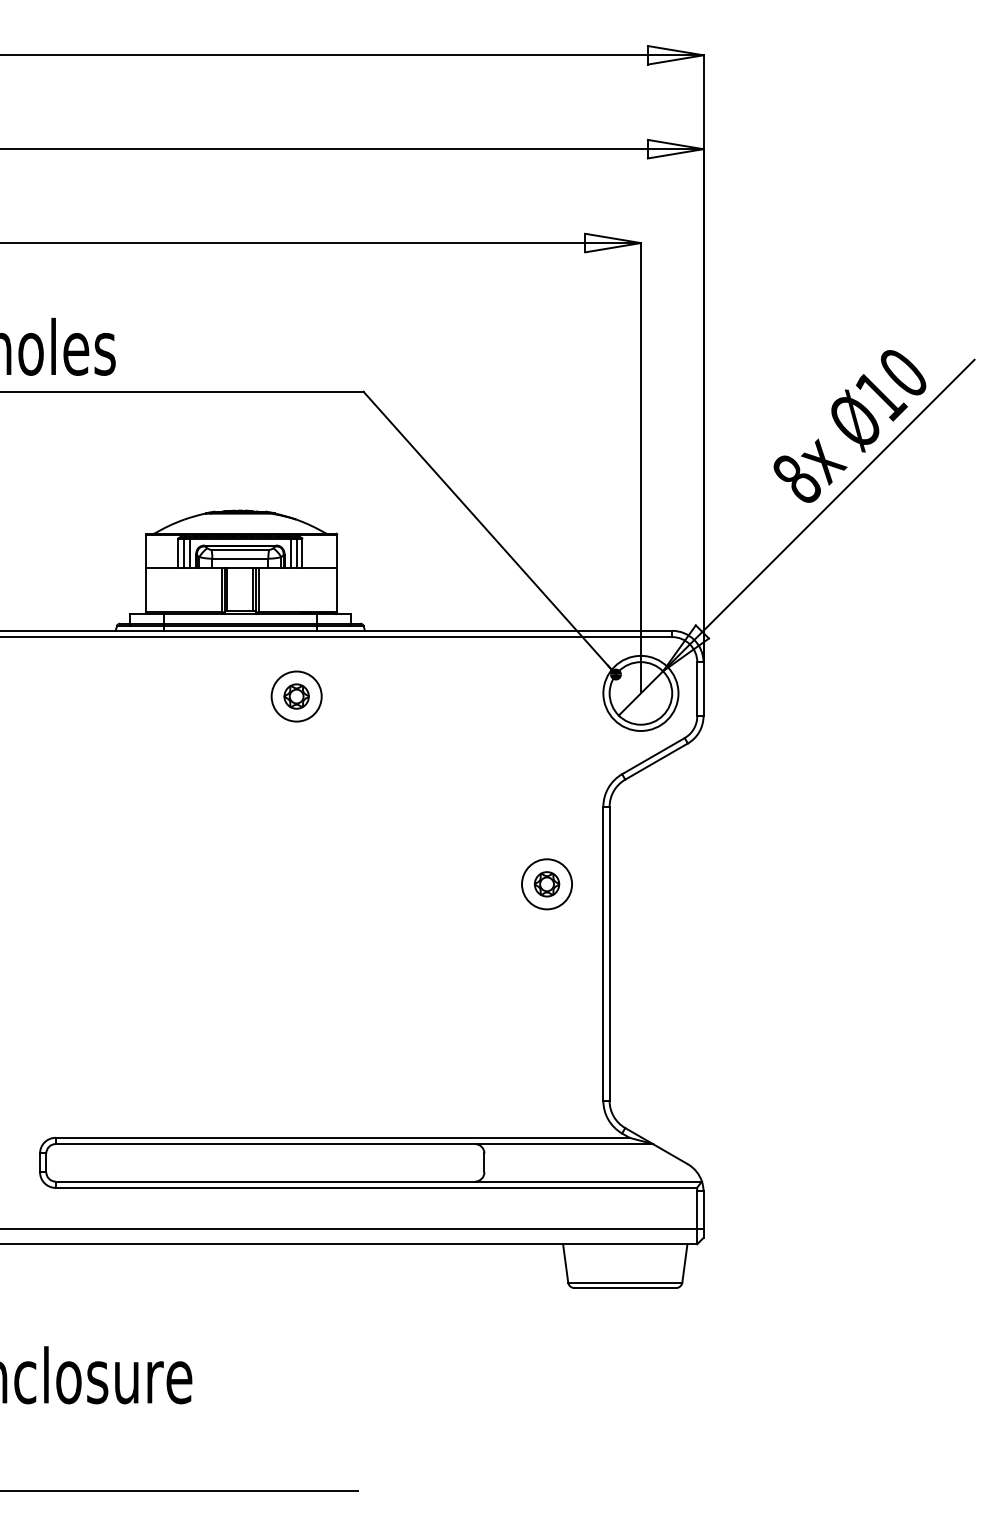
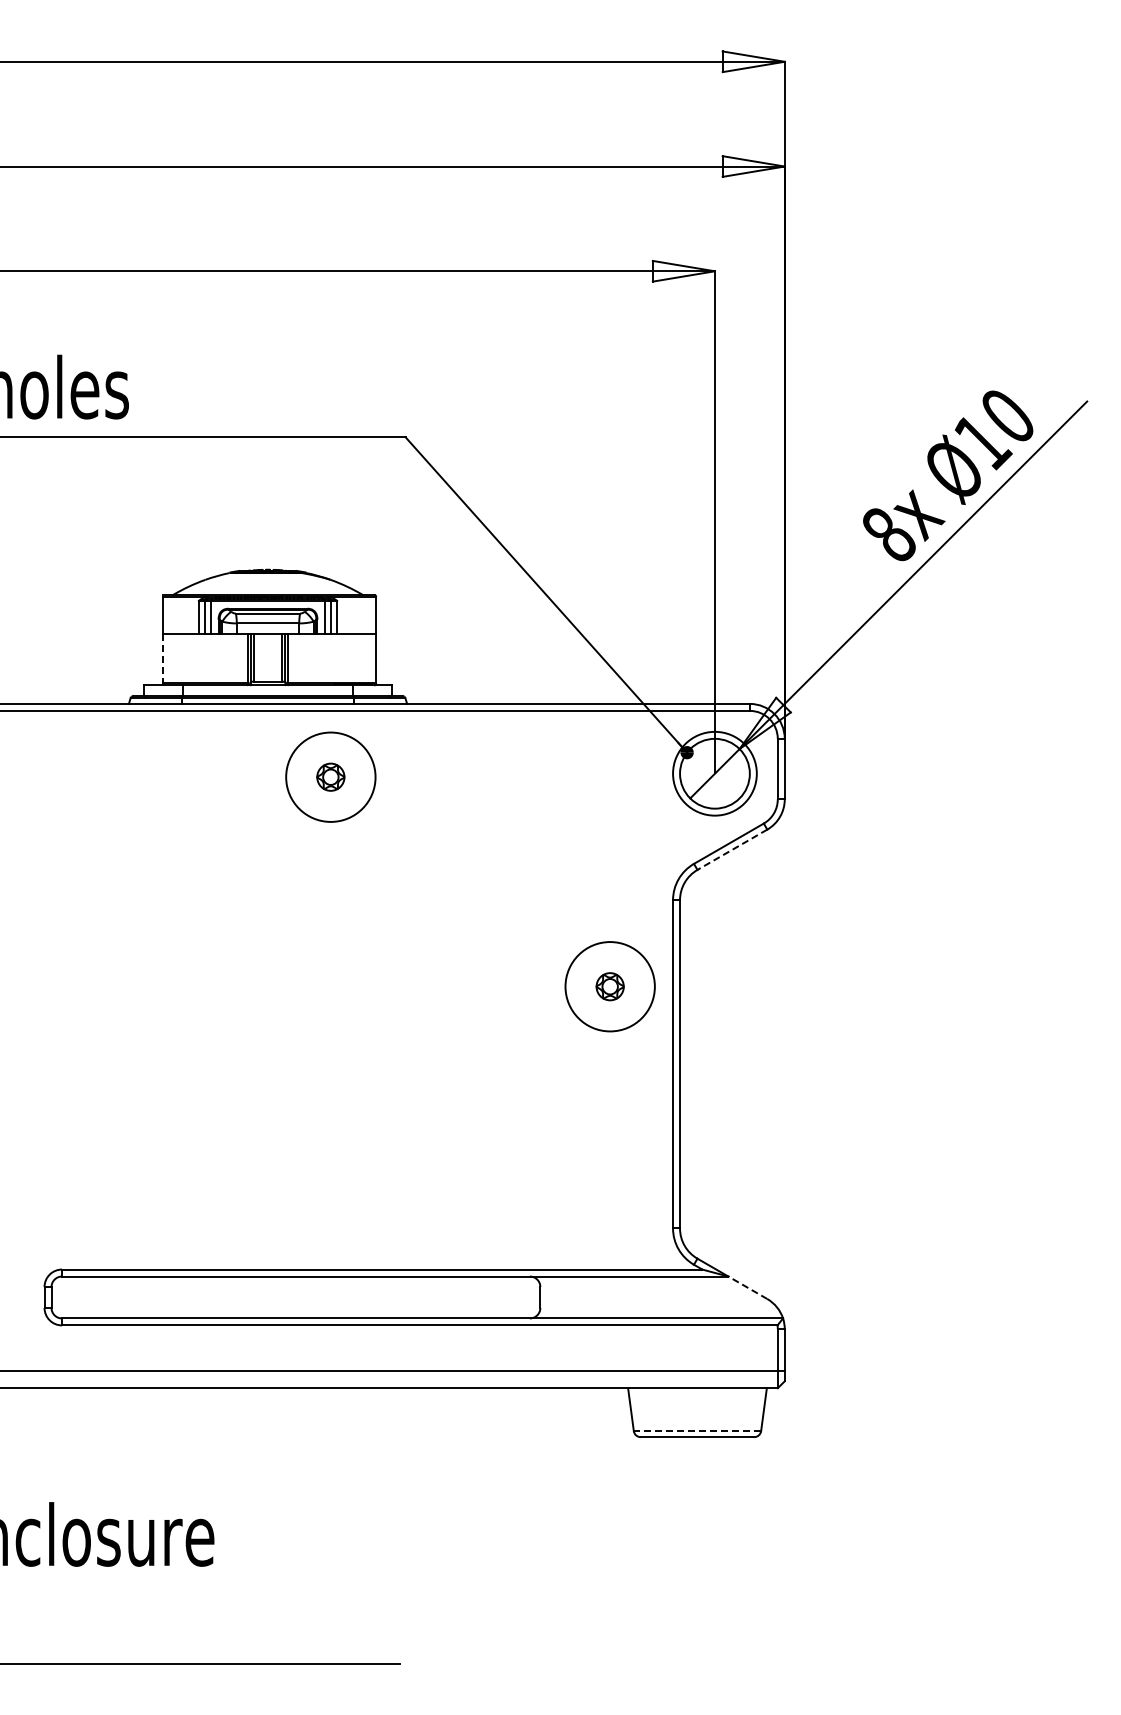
line: (146, 590) -> (163, 658), solid -> dashed
circle: (296, 696) -> (330, 777), size x1.6
line: (655, 762) -> (731, 850), solid -> dashed
circle: (547, 884) -> (610, 986), size x1.6
line: (670, 1153) -> (747, 1287), solid -> dashed
line: (625, 1282) -> (697, 1431), solid -> dashed

